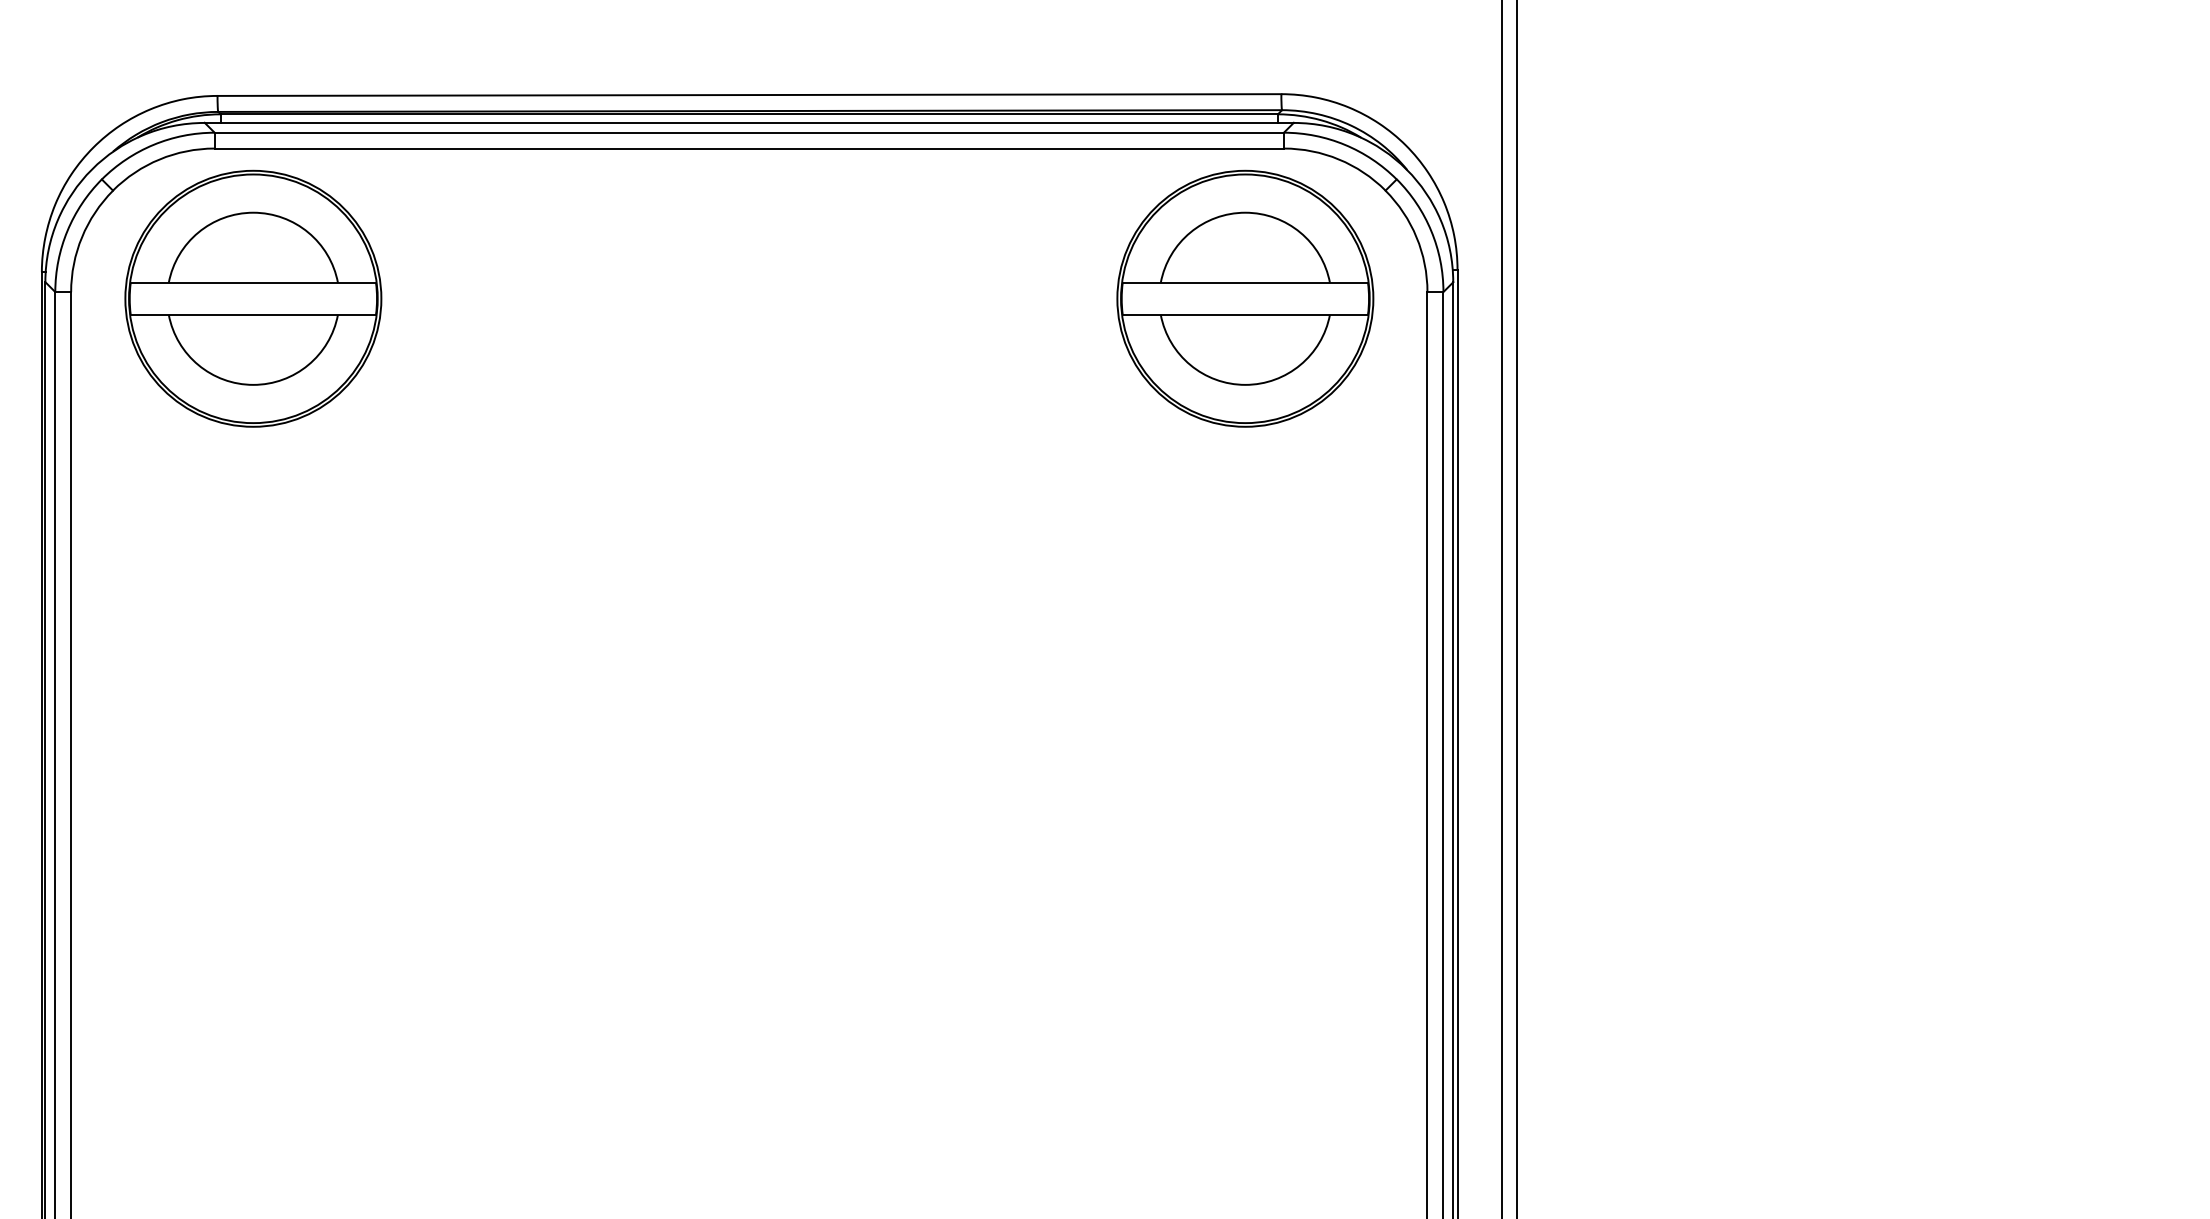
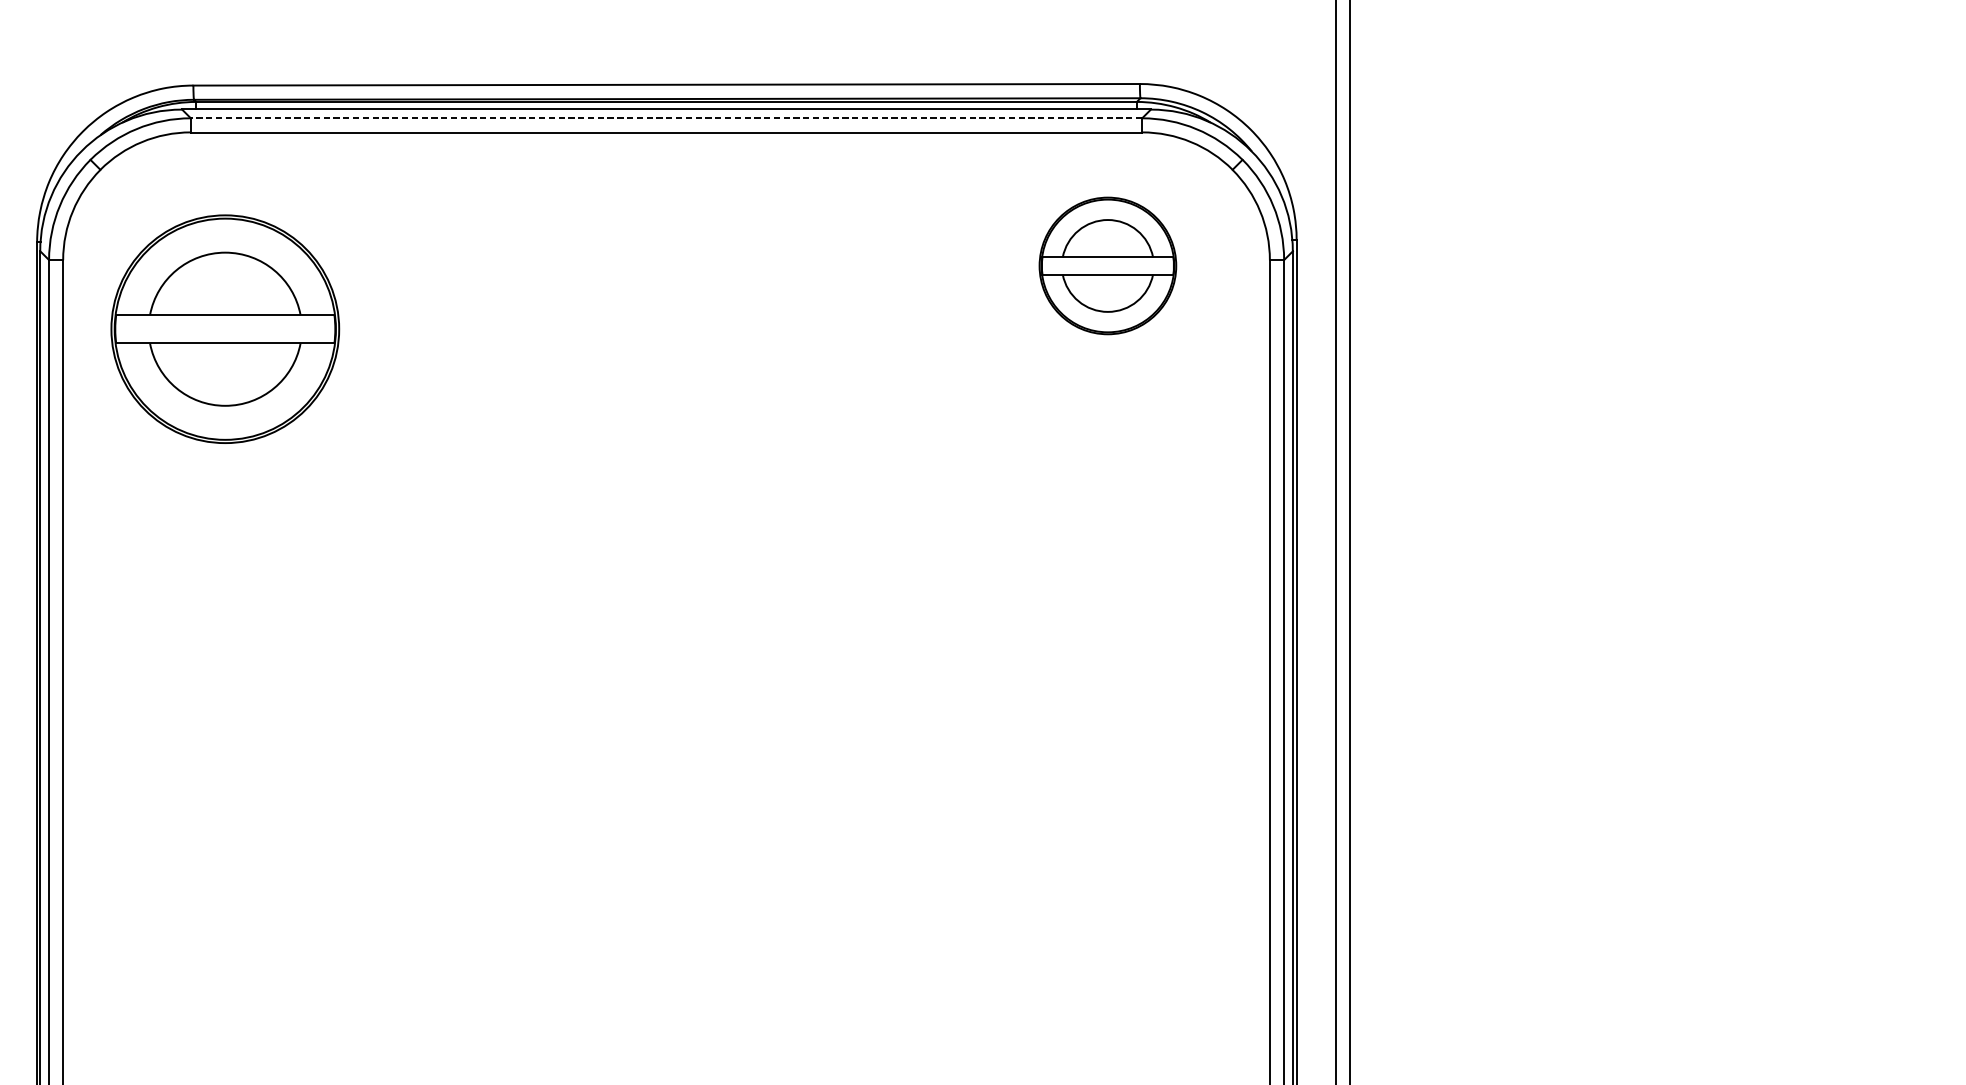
line: (749, 132) -> (666, 118), solid -> dashed
part: (253, 298) -> (225, 328), moved
part: (1245, 298) -> (1108, 265), size x0.6

